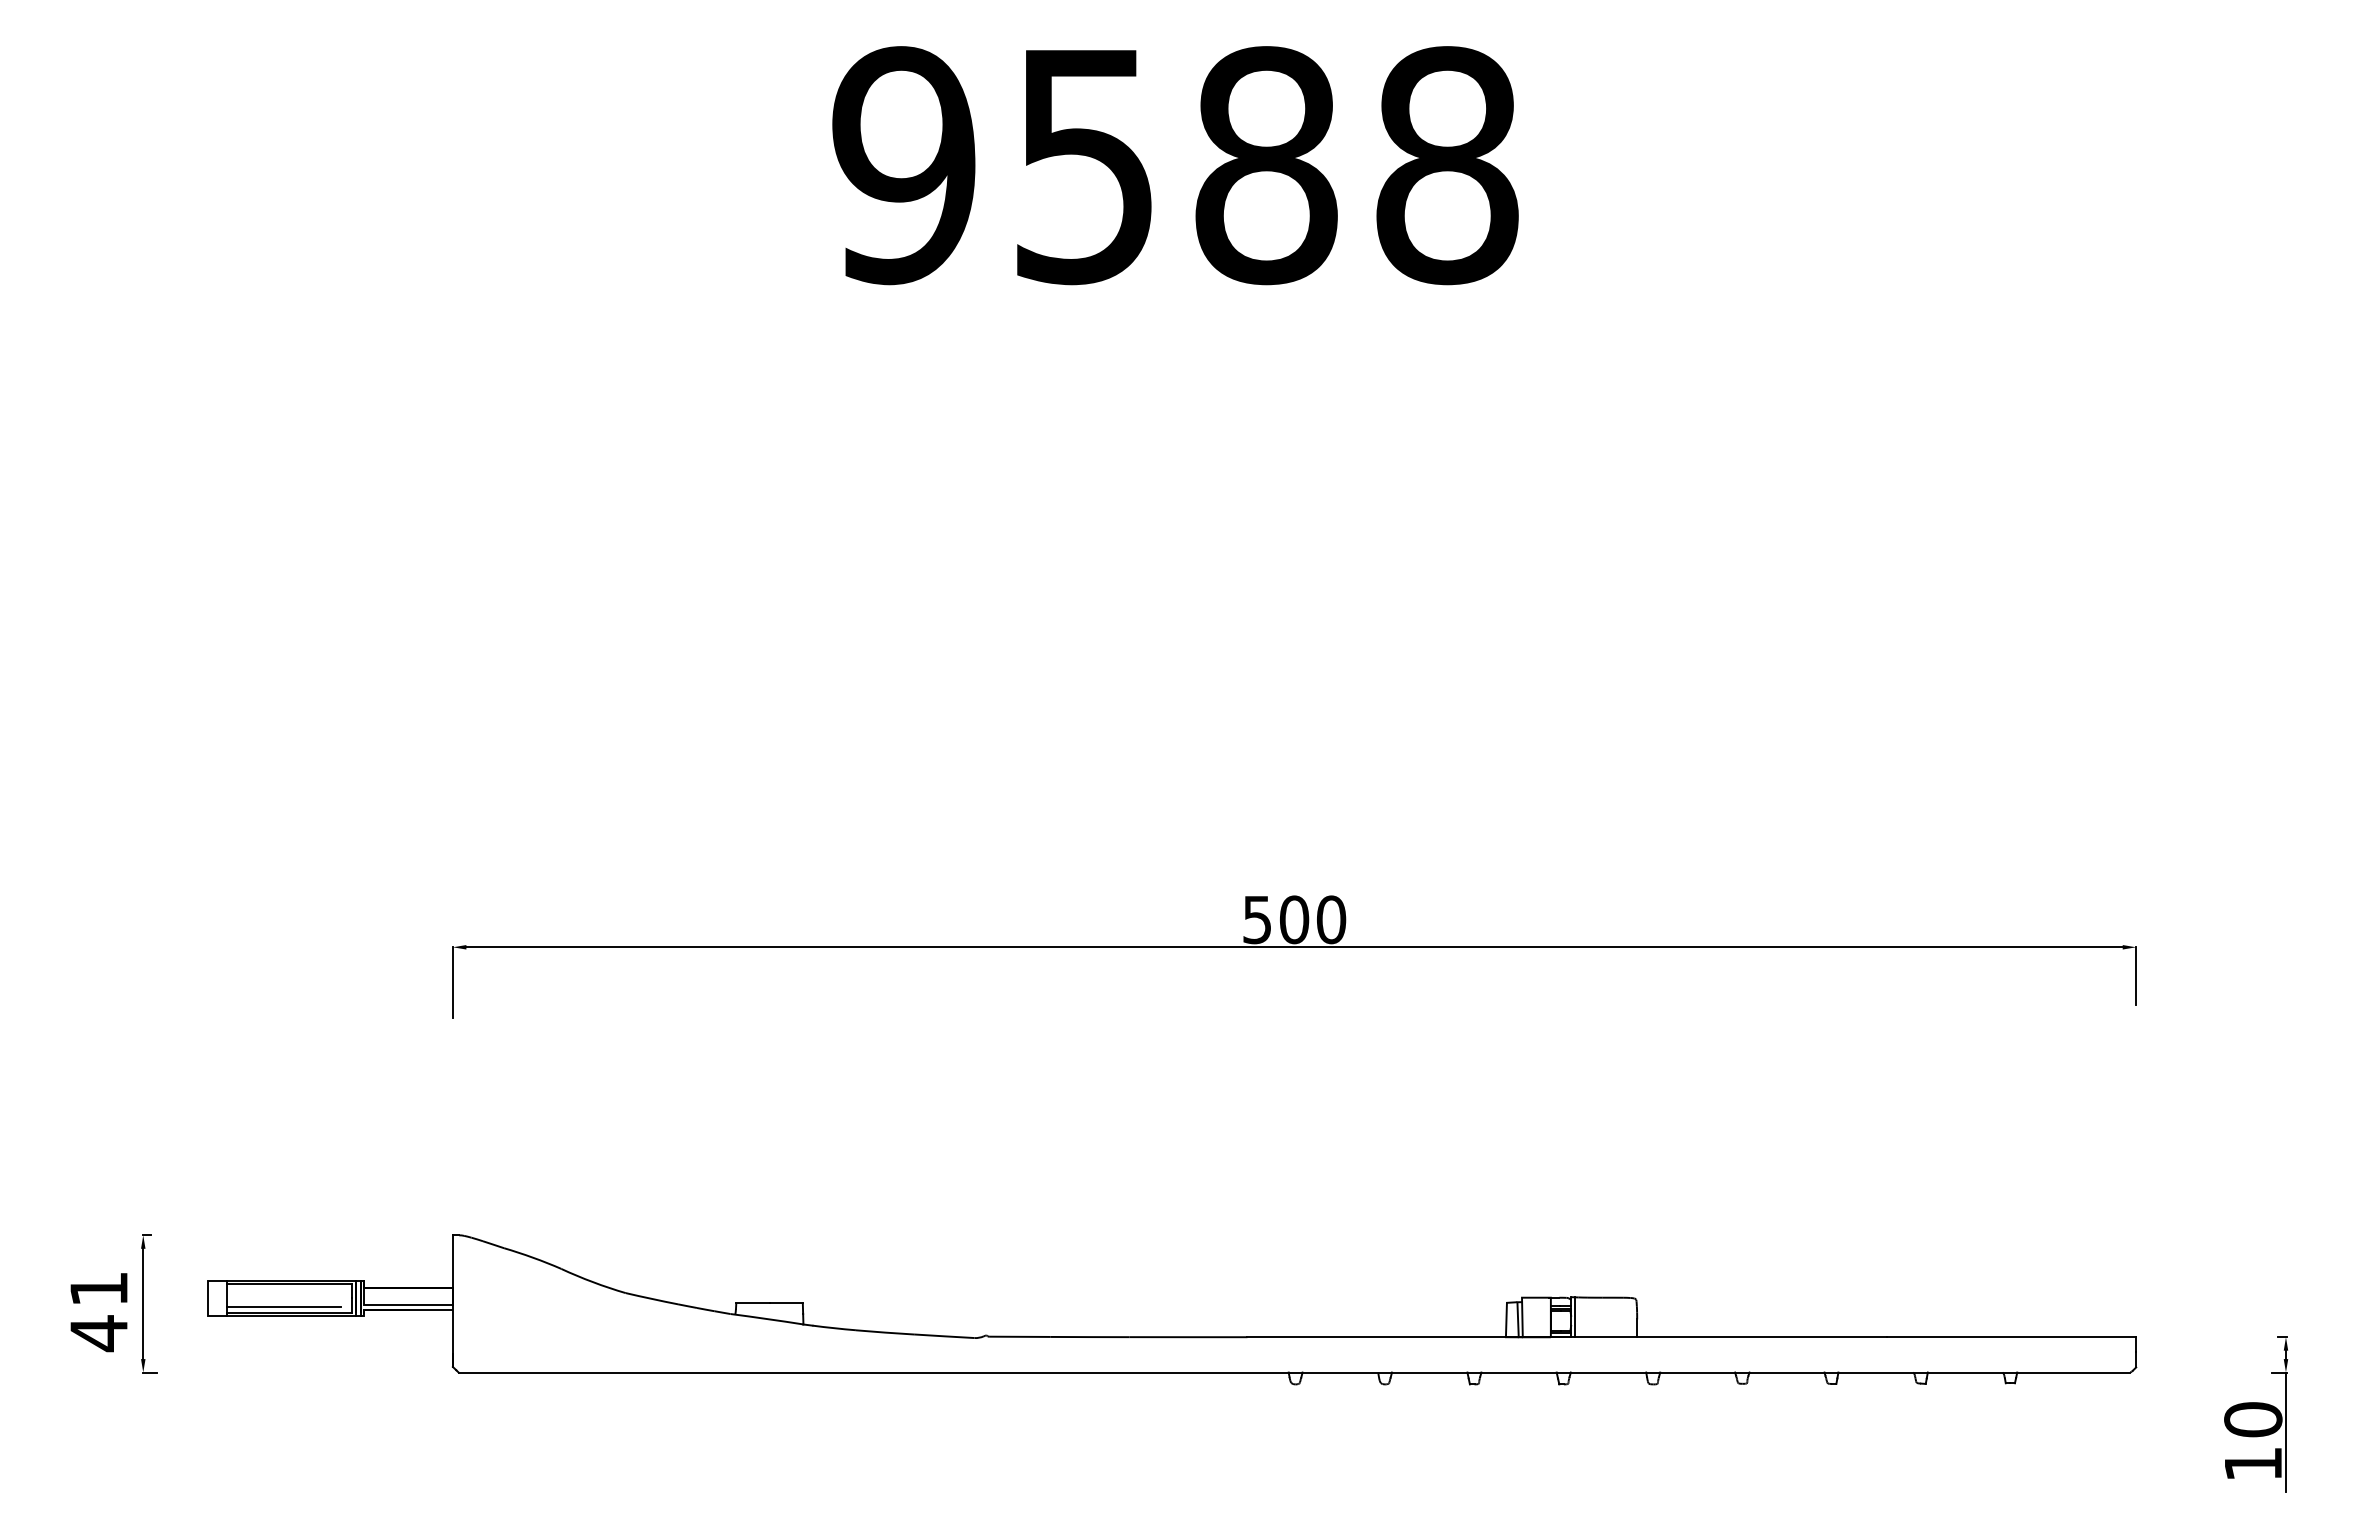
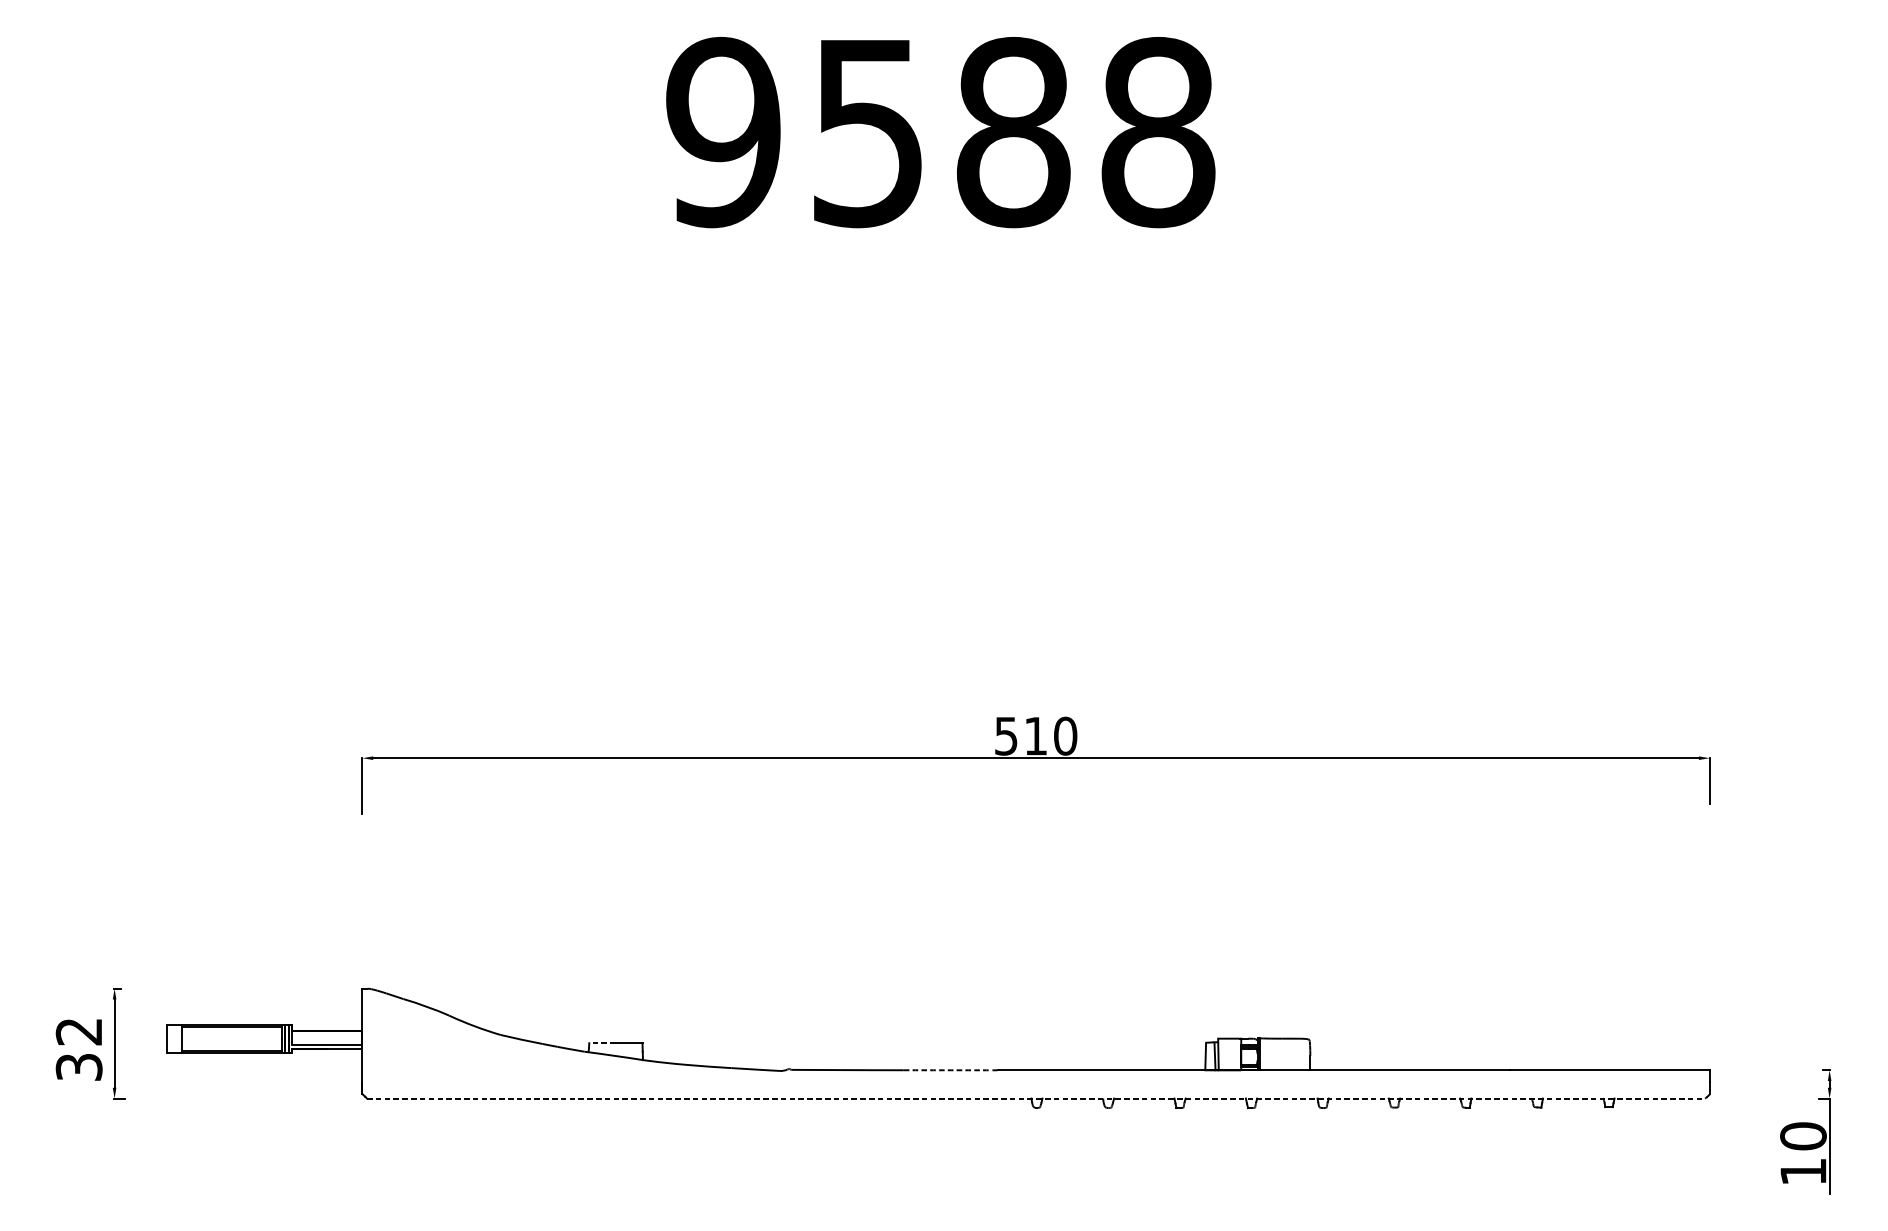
text: (1294, 919) -> (1036, 735), 500 -> 510
line: (752, 1303) -> (602, 1043), solid -> dashed
line: (283, 1306) -> (226, 1045), removed
text: (98, 1312) -> (78, 1050), 41 -> 32
arc: (1188, 1337) -> (951, 1070), solid -> dashed
line: (1294, 1372) -> (1036, 1098), solid -> dashed

